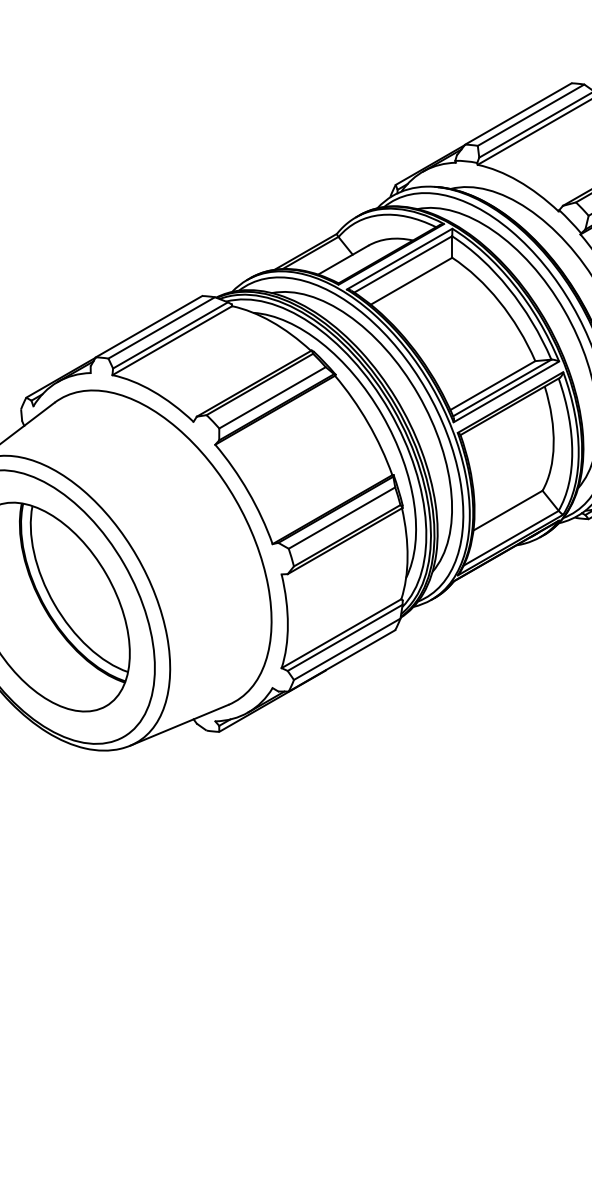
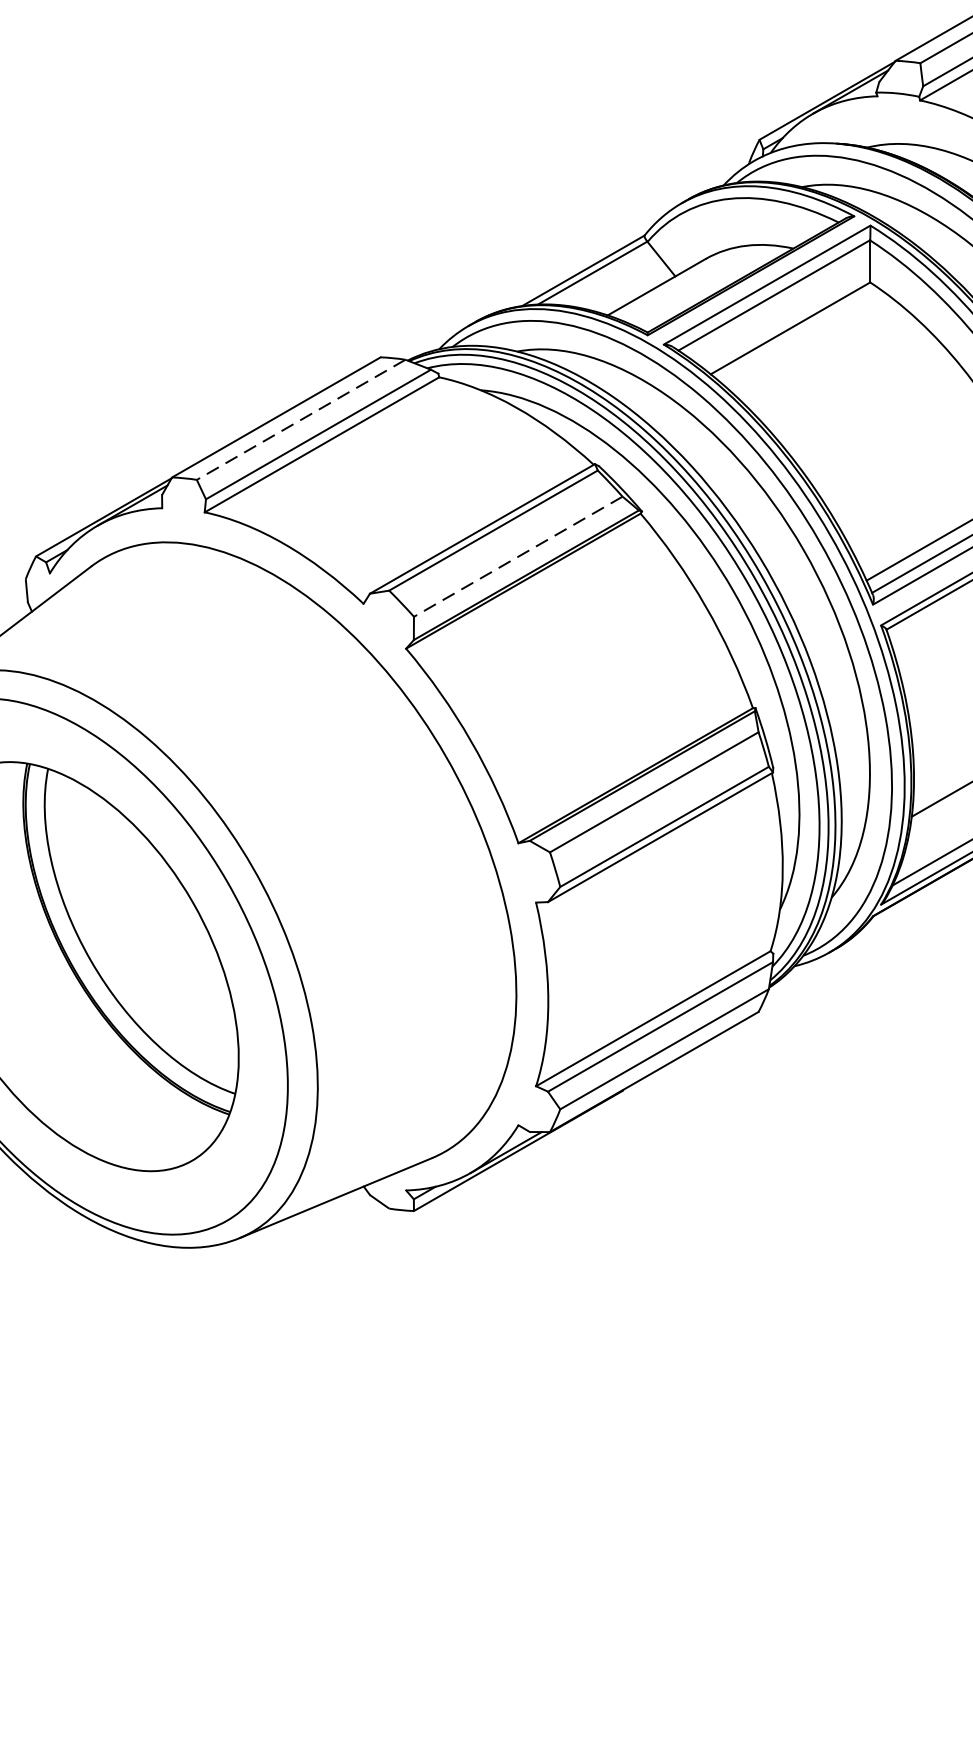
line: (161, 328) -> (300, 420), solid -> dashed
line: (272, 398) -> (518, 558), solid -> dashed

